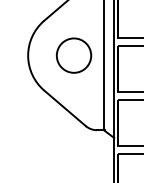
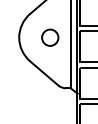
circle: (72, 55) -> (49, 37), size x0.7

